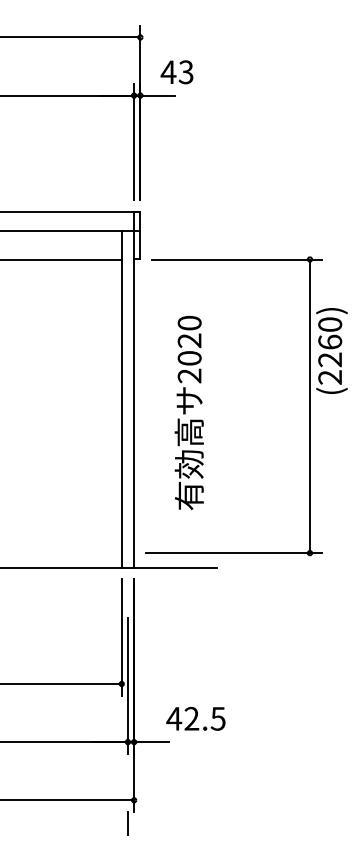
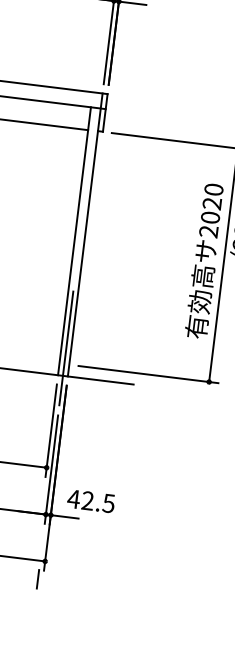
text: (188, 413) -> (204, 261), moved
line: (127, 530) -> (66, 346), added
text: (195, 718) -> (90, 501), moved

